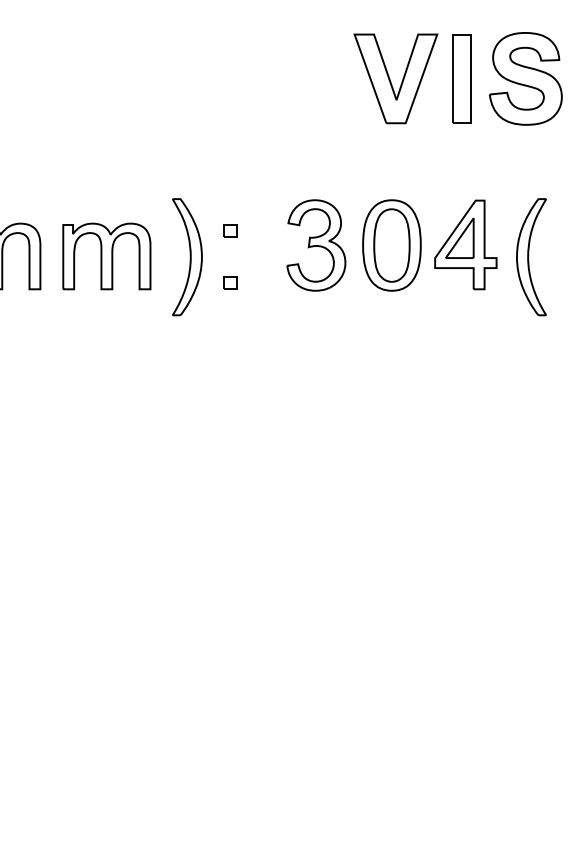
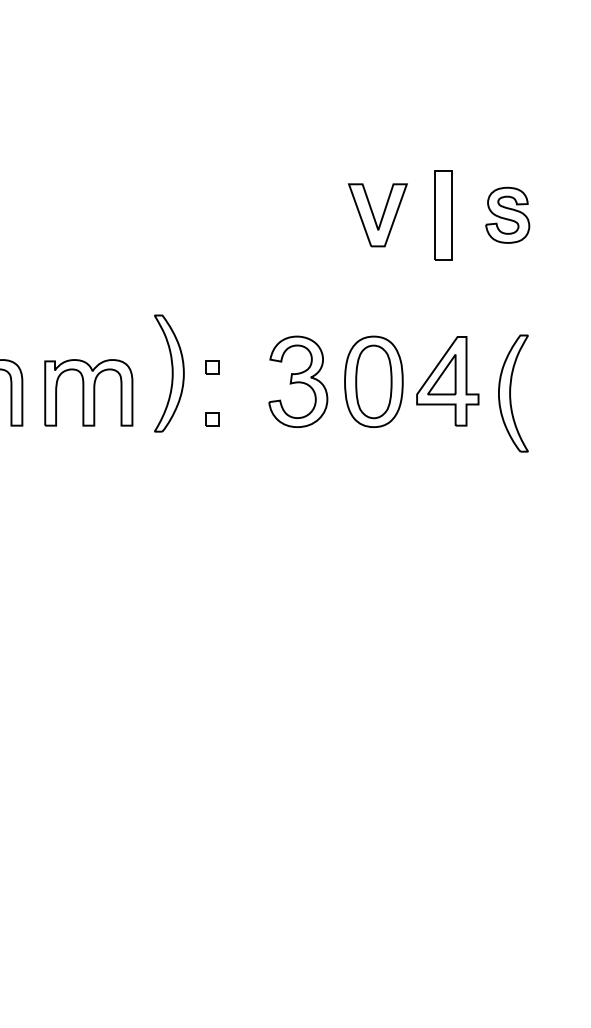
part: (395, 79) -> (377, 215), size x0.7
part: (525, 79) -> (507, 215), size x0.6
part: (187, 257) -> (169, 373), moved

